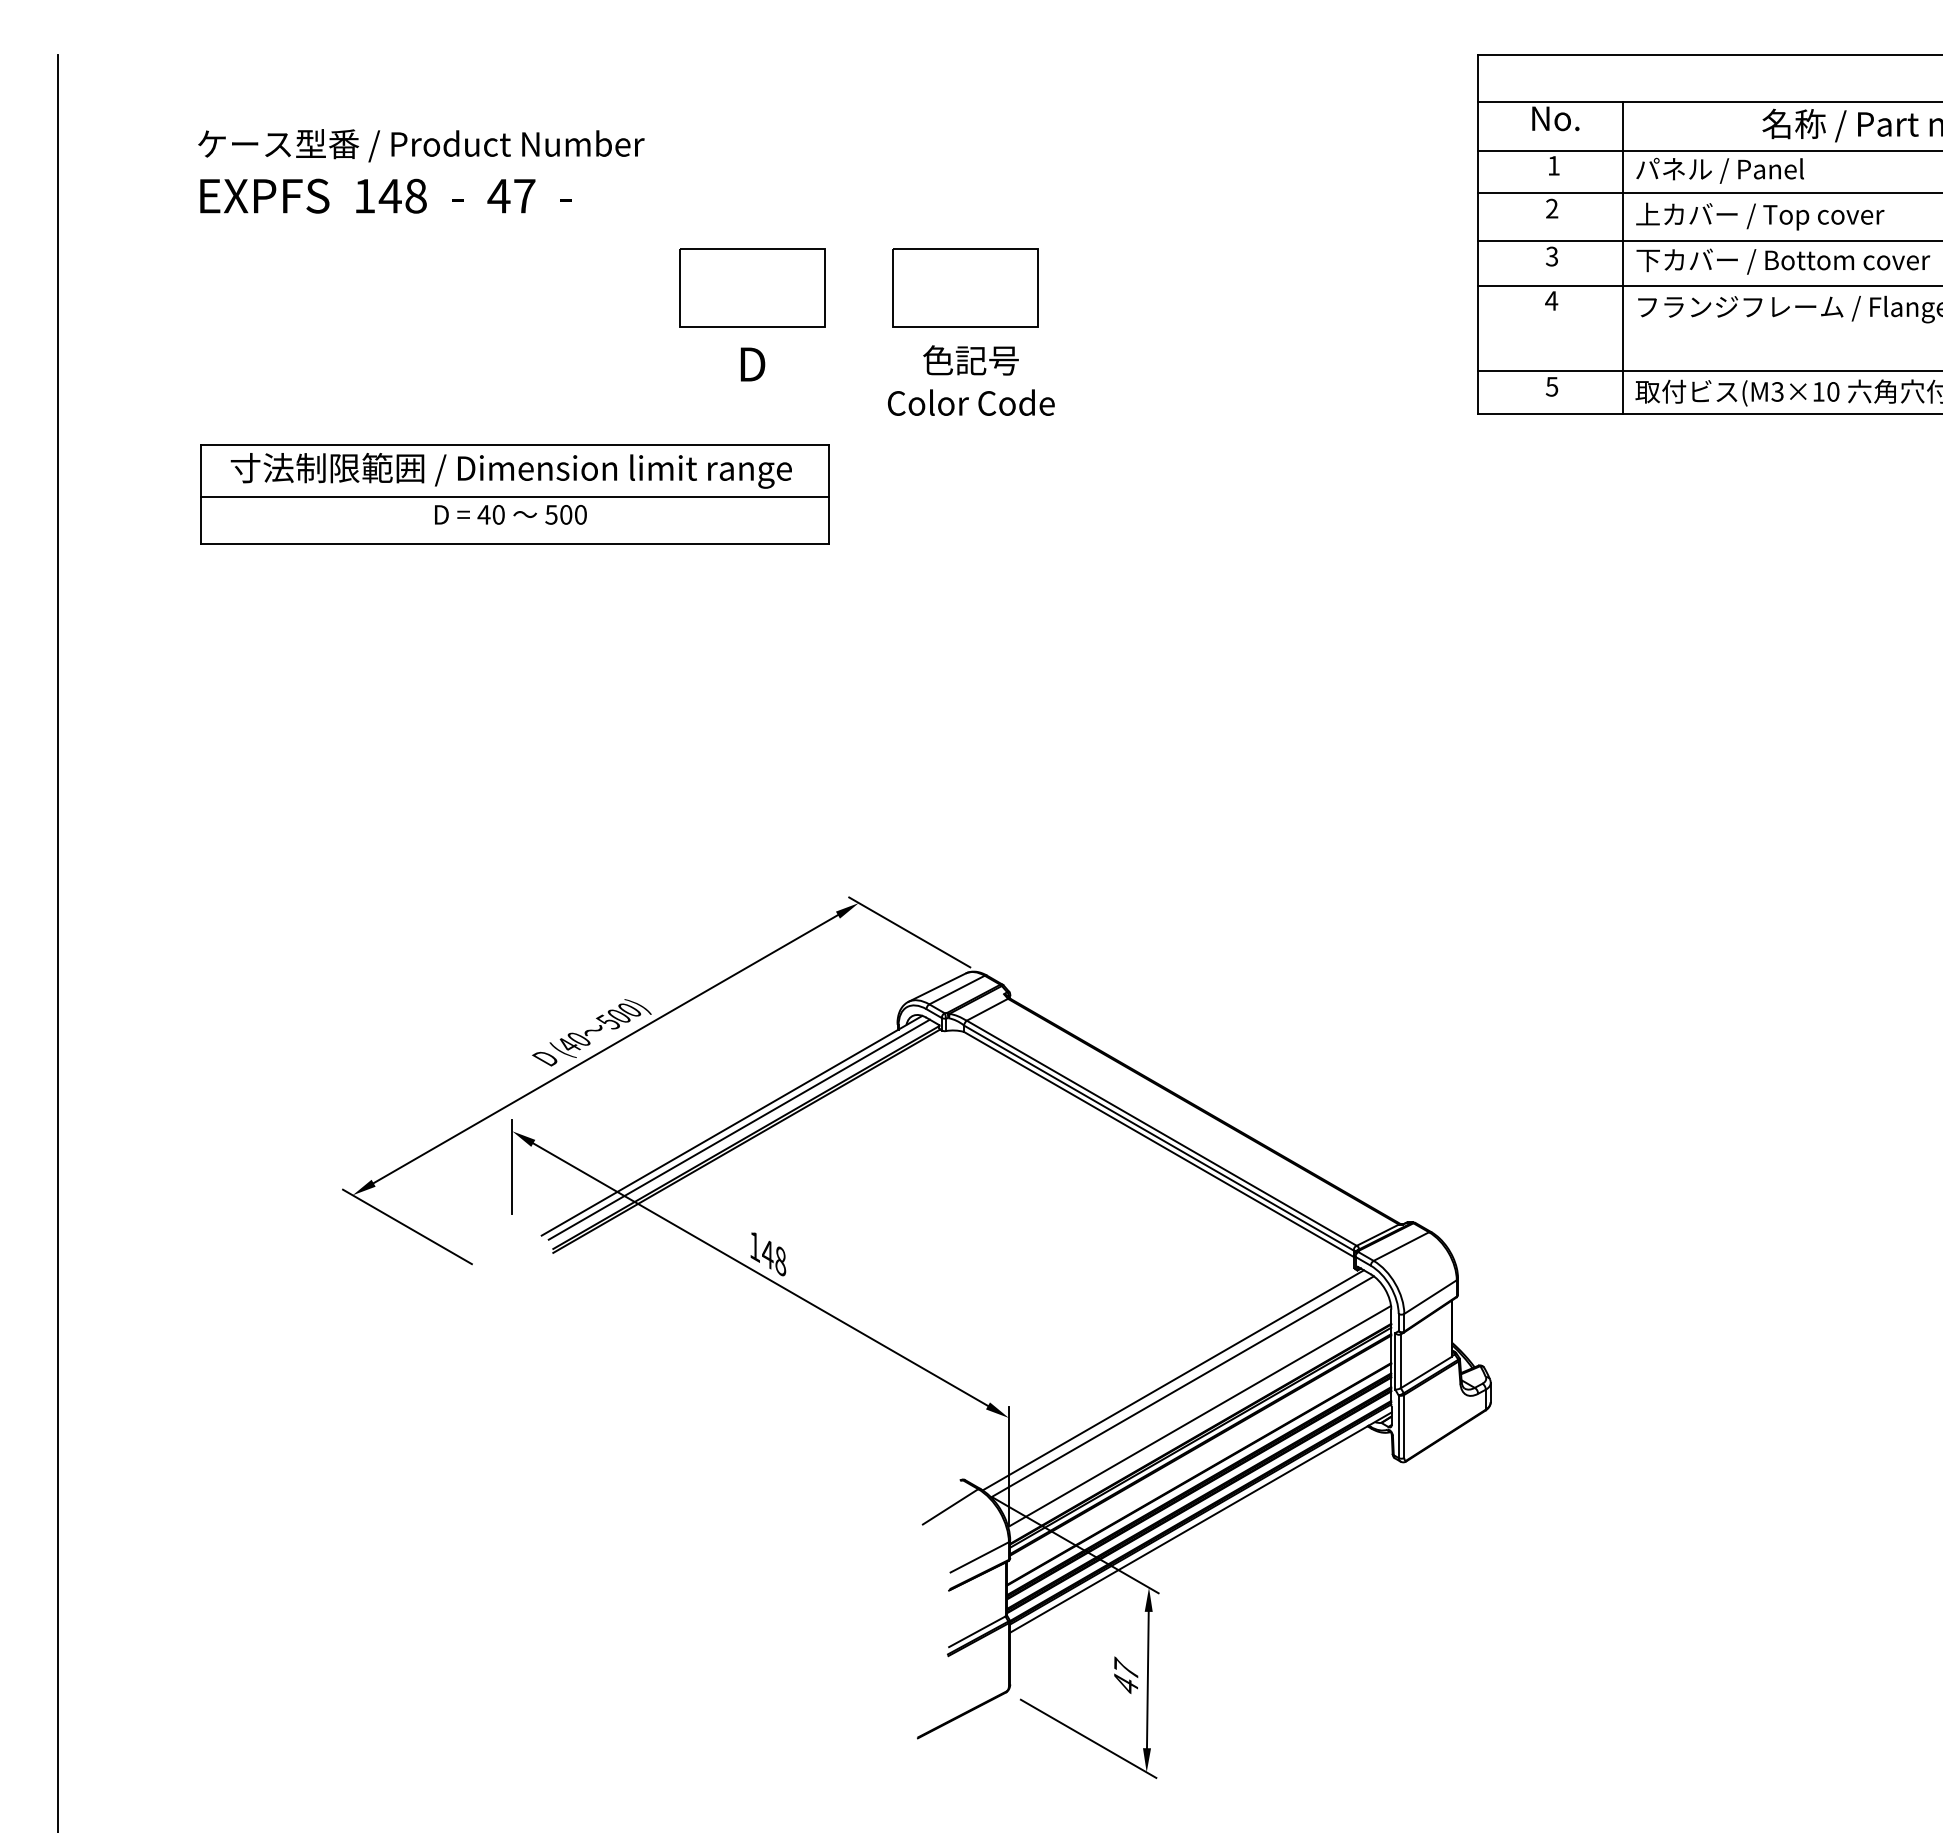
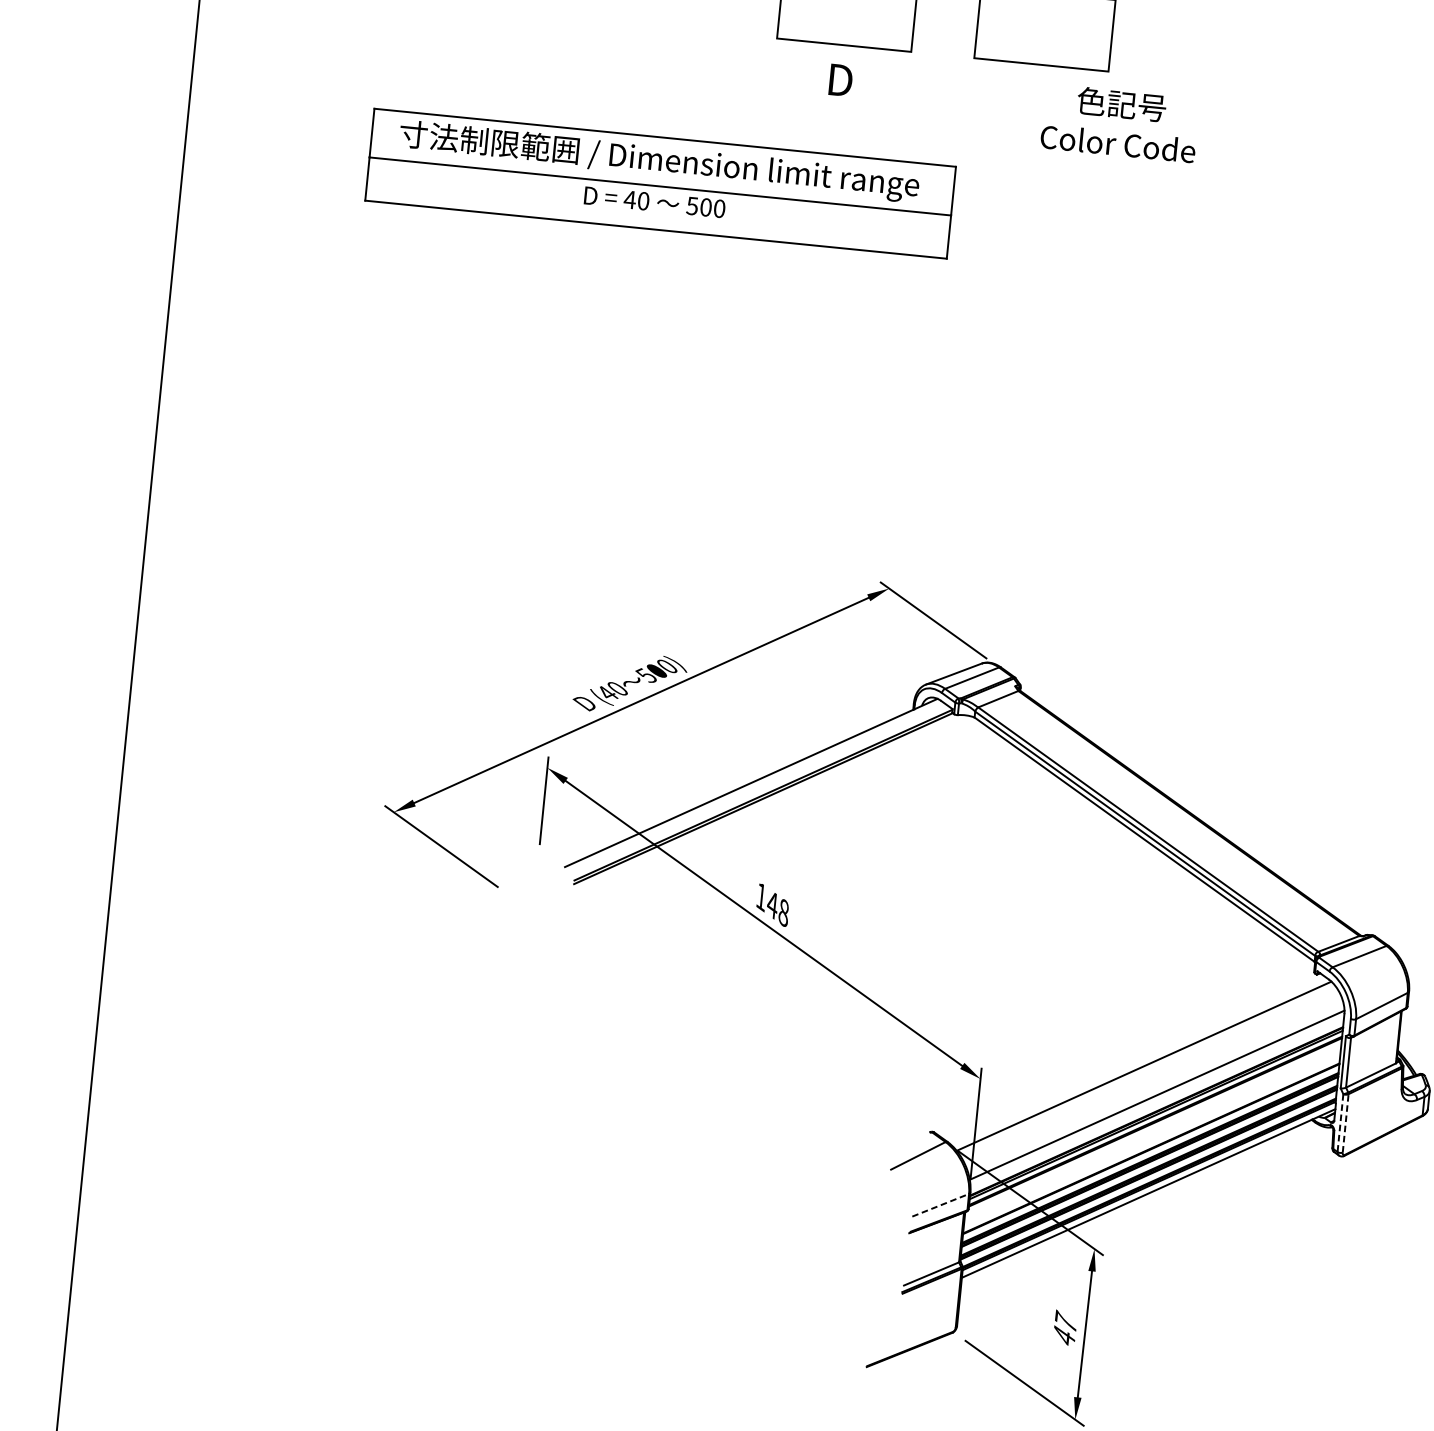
text: (971, 380) -> (1120, 123), moved
part: (514, 494) -> (660, 183), moved
line: (738, 1129) -> (756, 787), removed
line: (1172, 1380) -> (1135, 1059), removed
line: (1404, 1426) -> (1345, 1123), solid -> dashed
line: (1398, 1427) -> (1340, 1123), solid -> dashed
line: (979, 1557) -> (940, 1205), solid -> dashed

